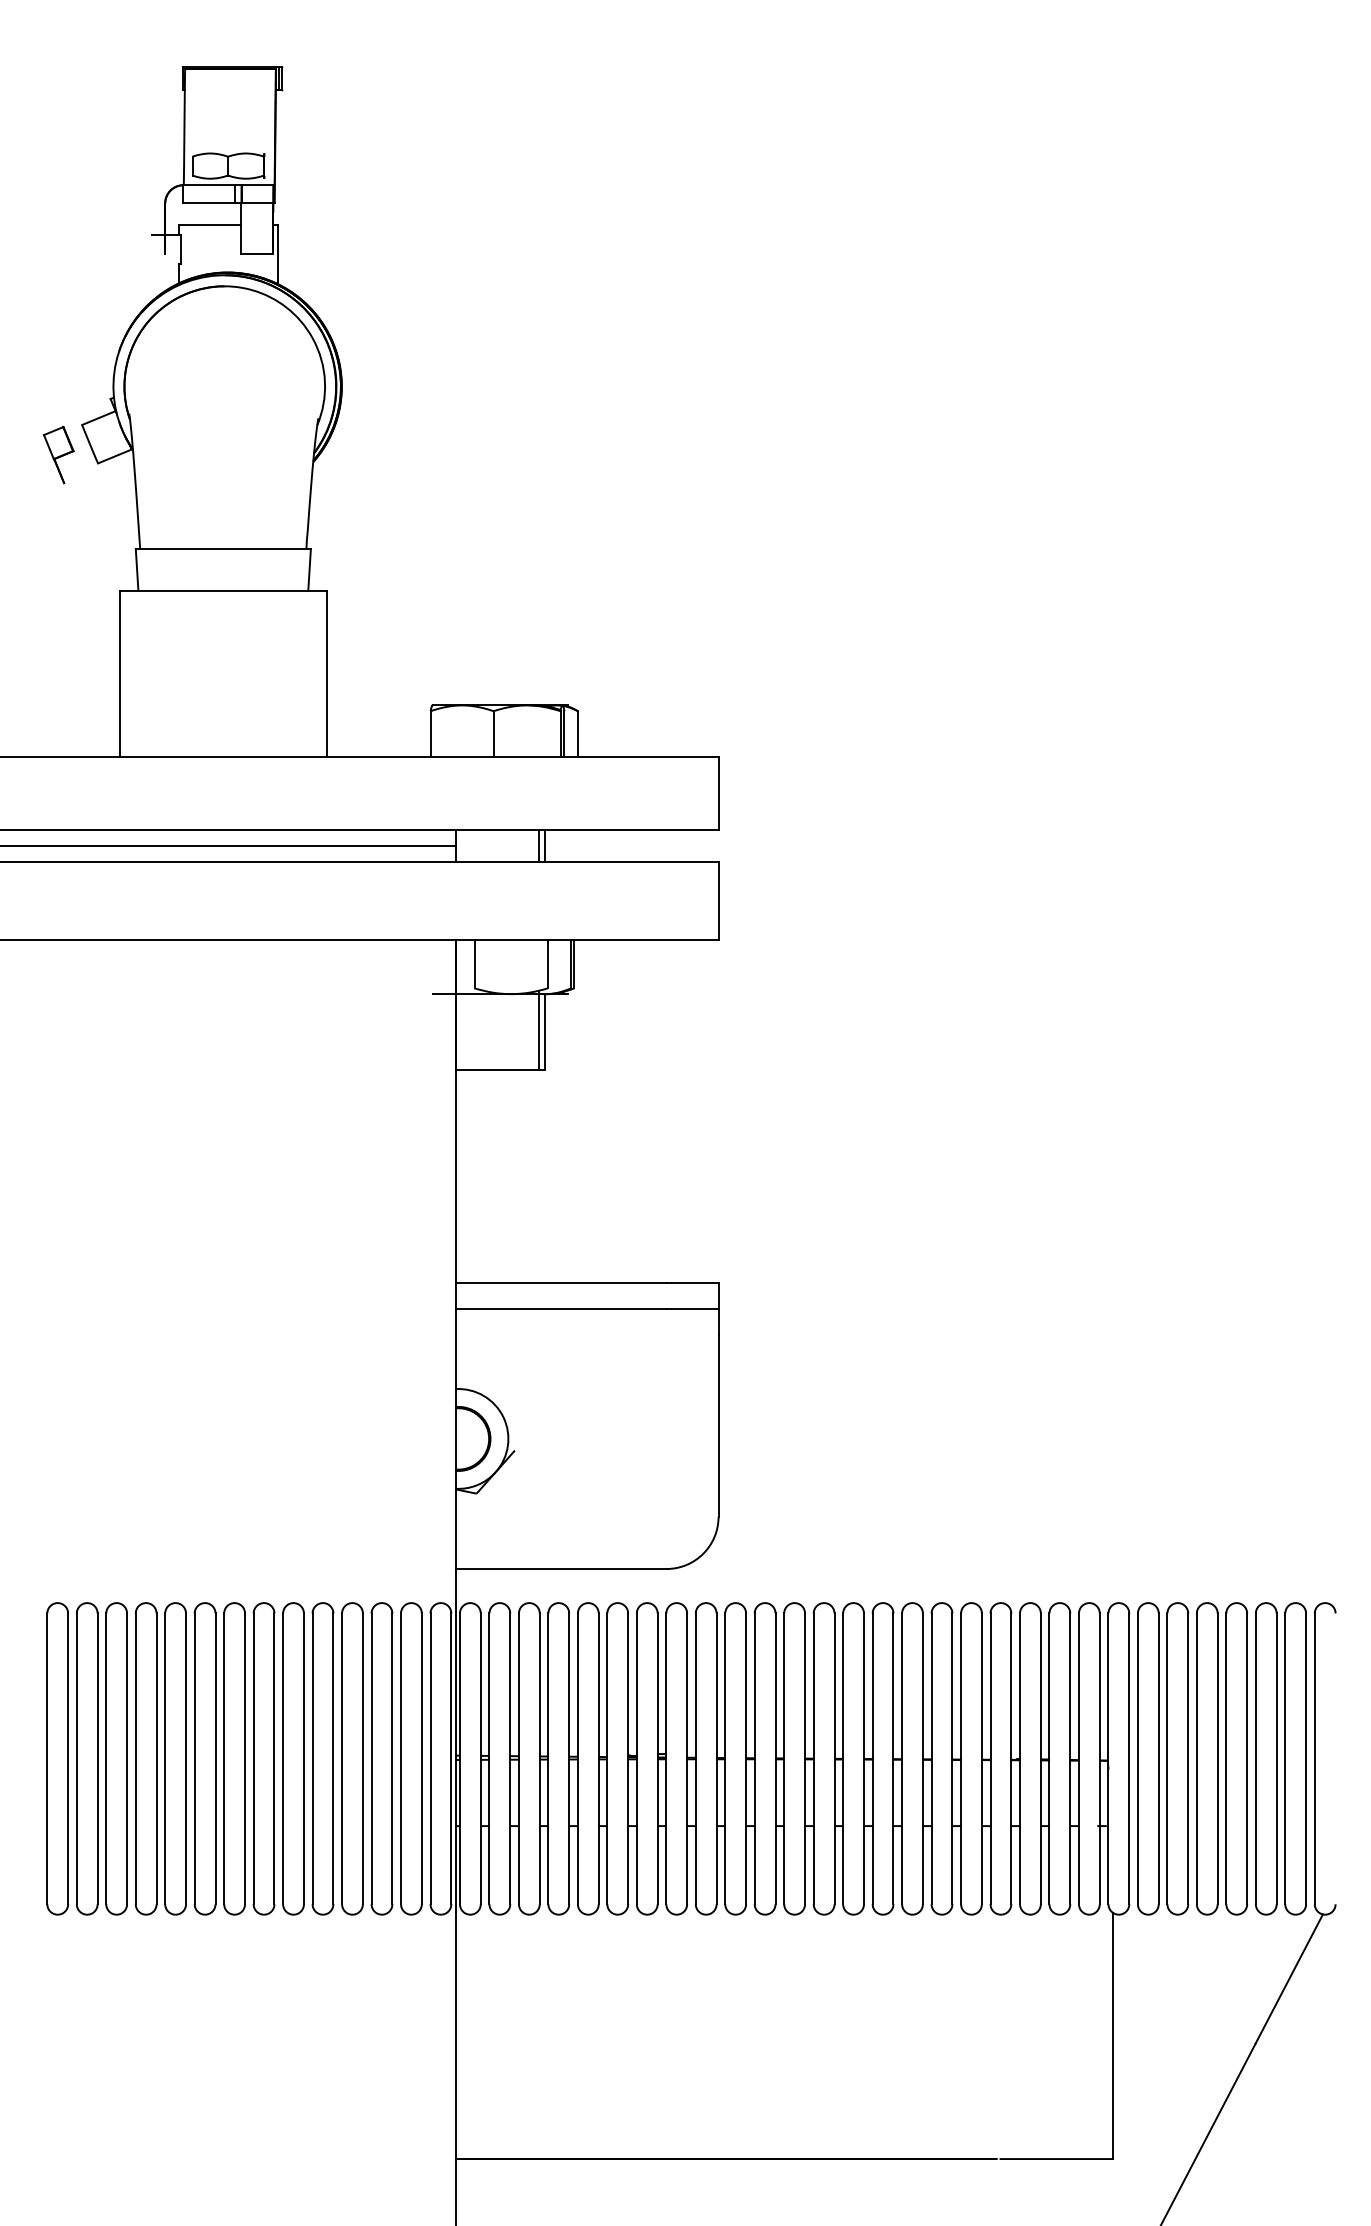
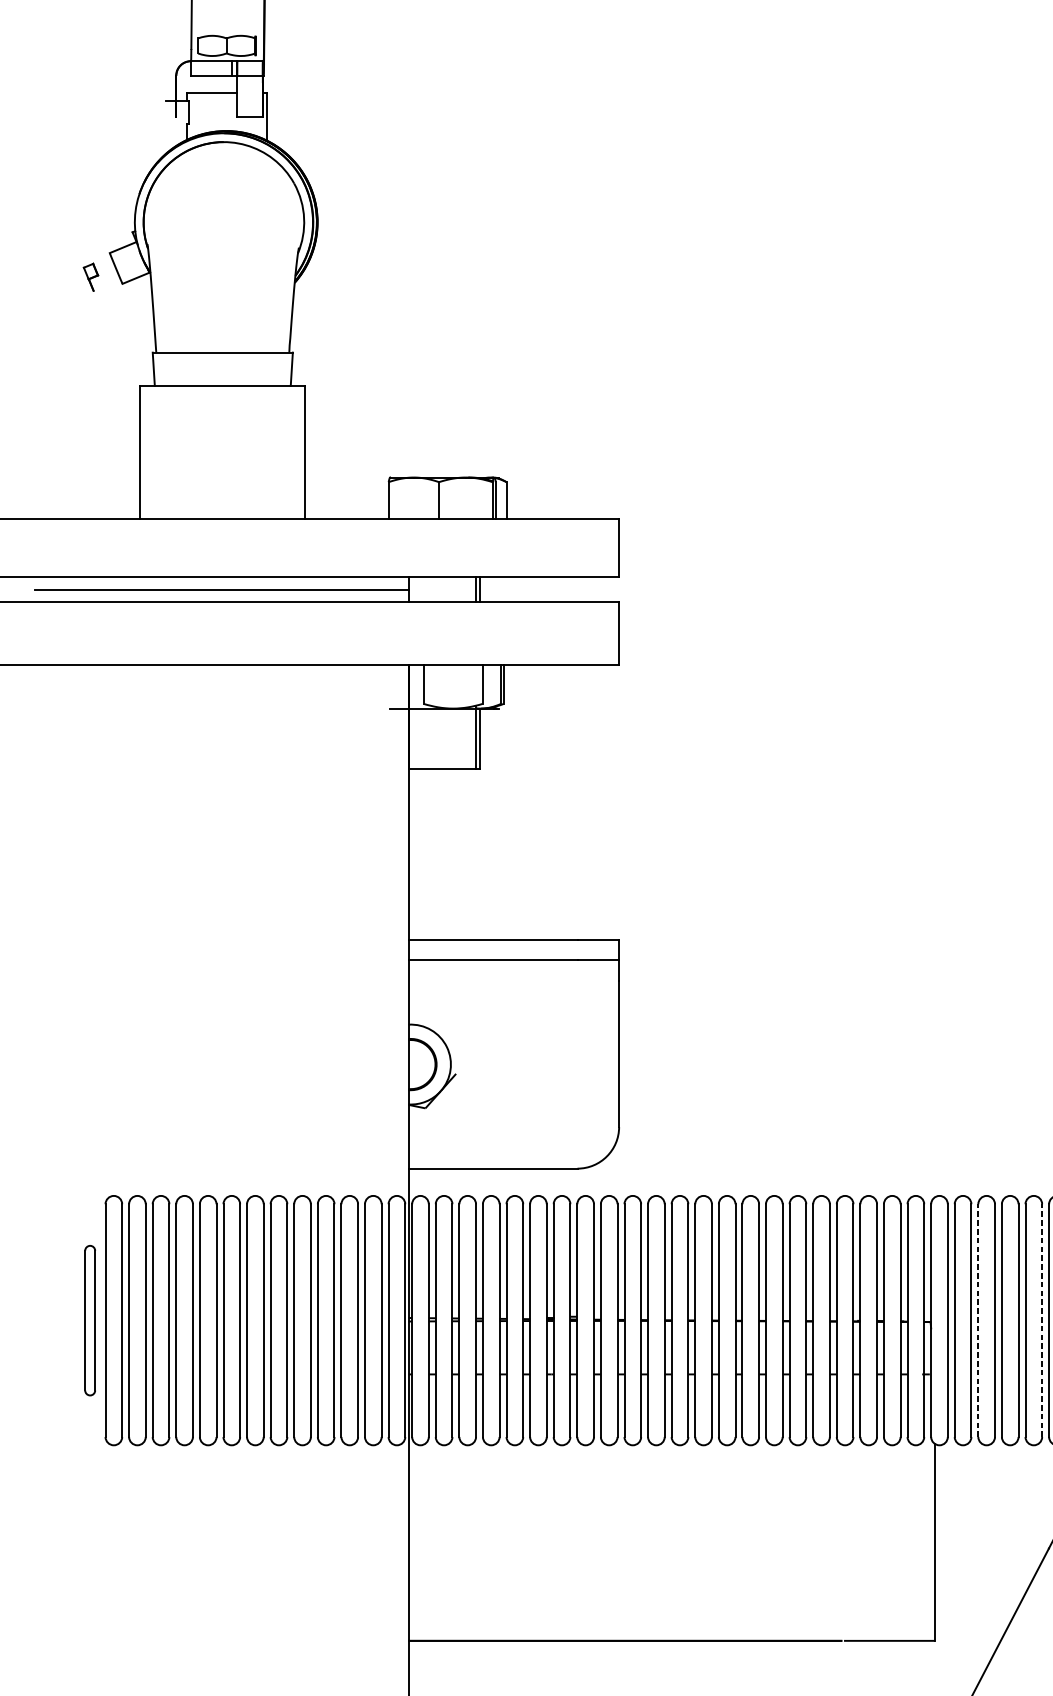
part: (58, 455) -> (90, 277), size x0.6
part: (57, 1758) -> (90, 1320), size x0.6
line: (1167, 1758) -> (978, 1320), solid -> dashed
line: (1247, 1758) -> (1042, 1320), solid -> dashed

